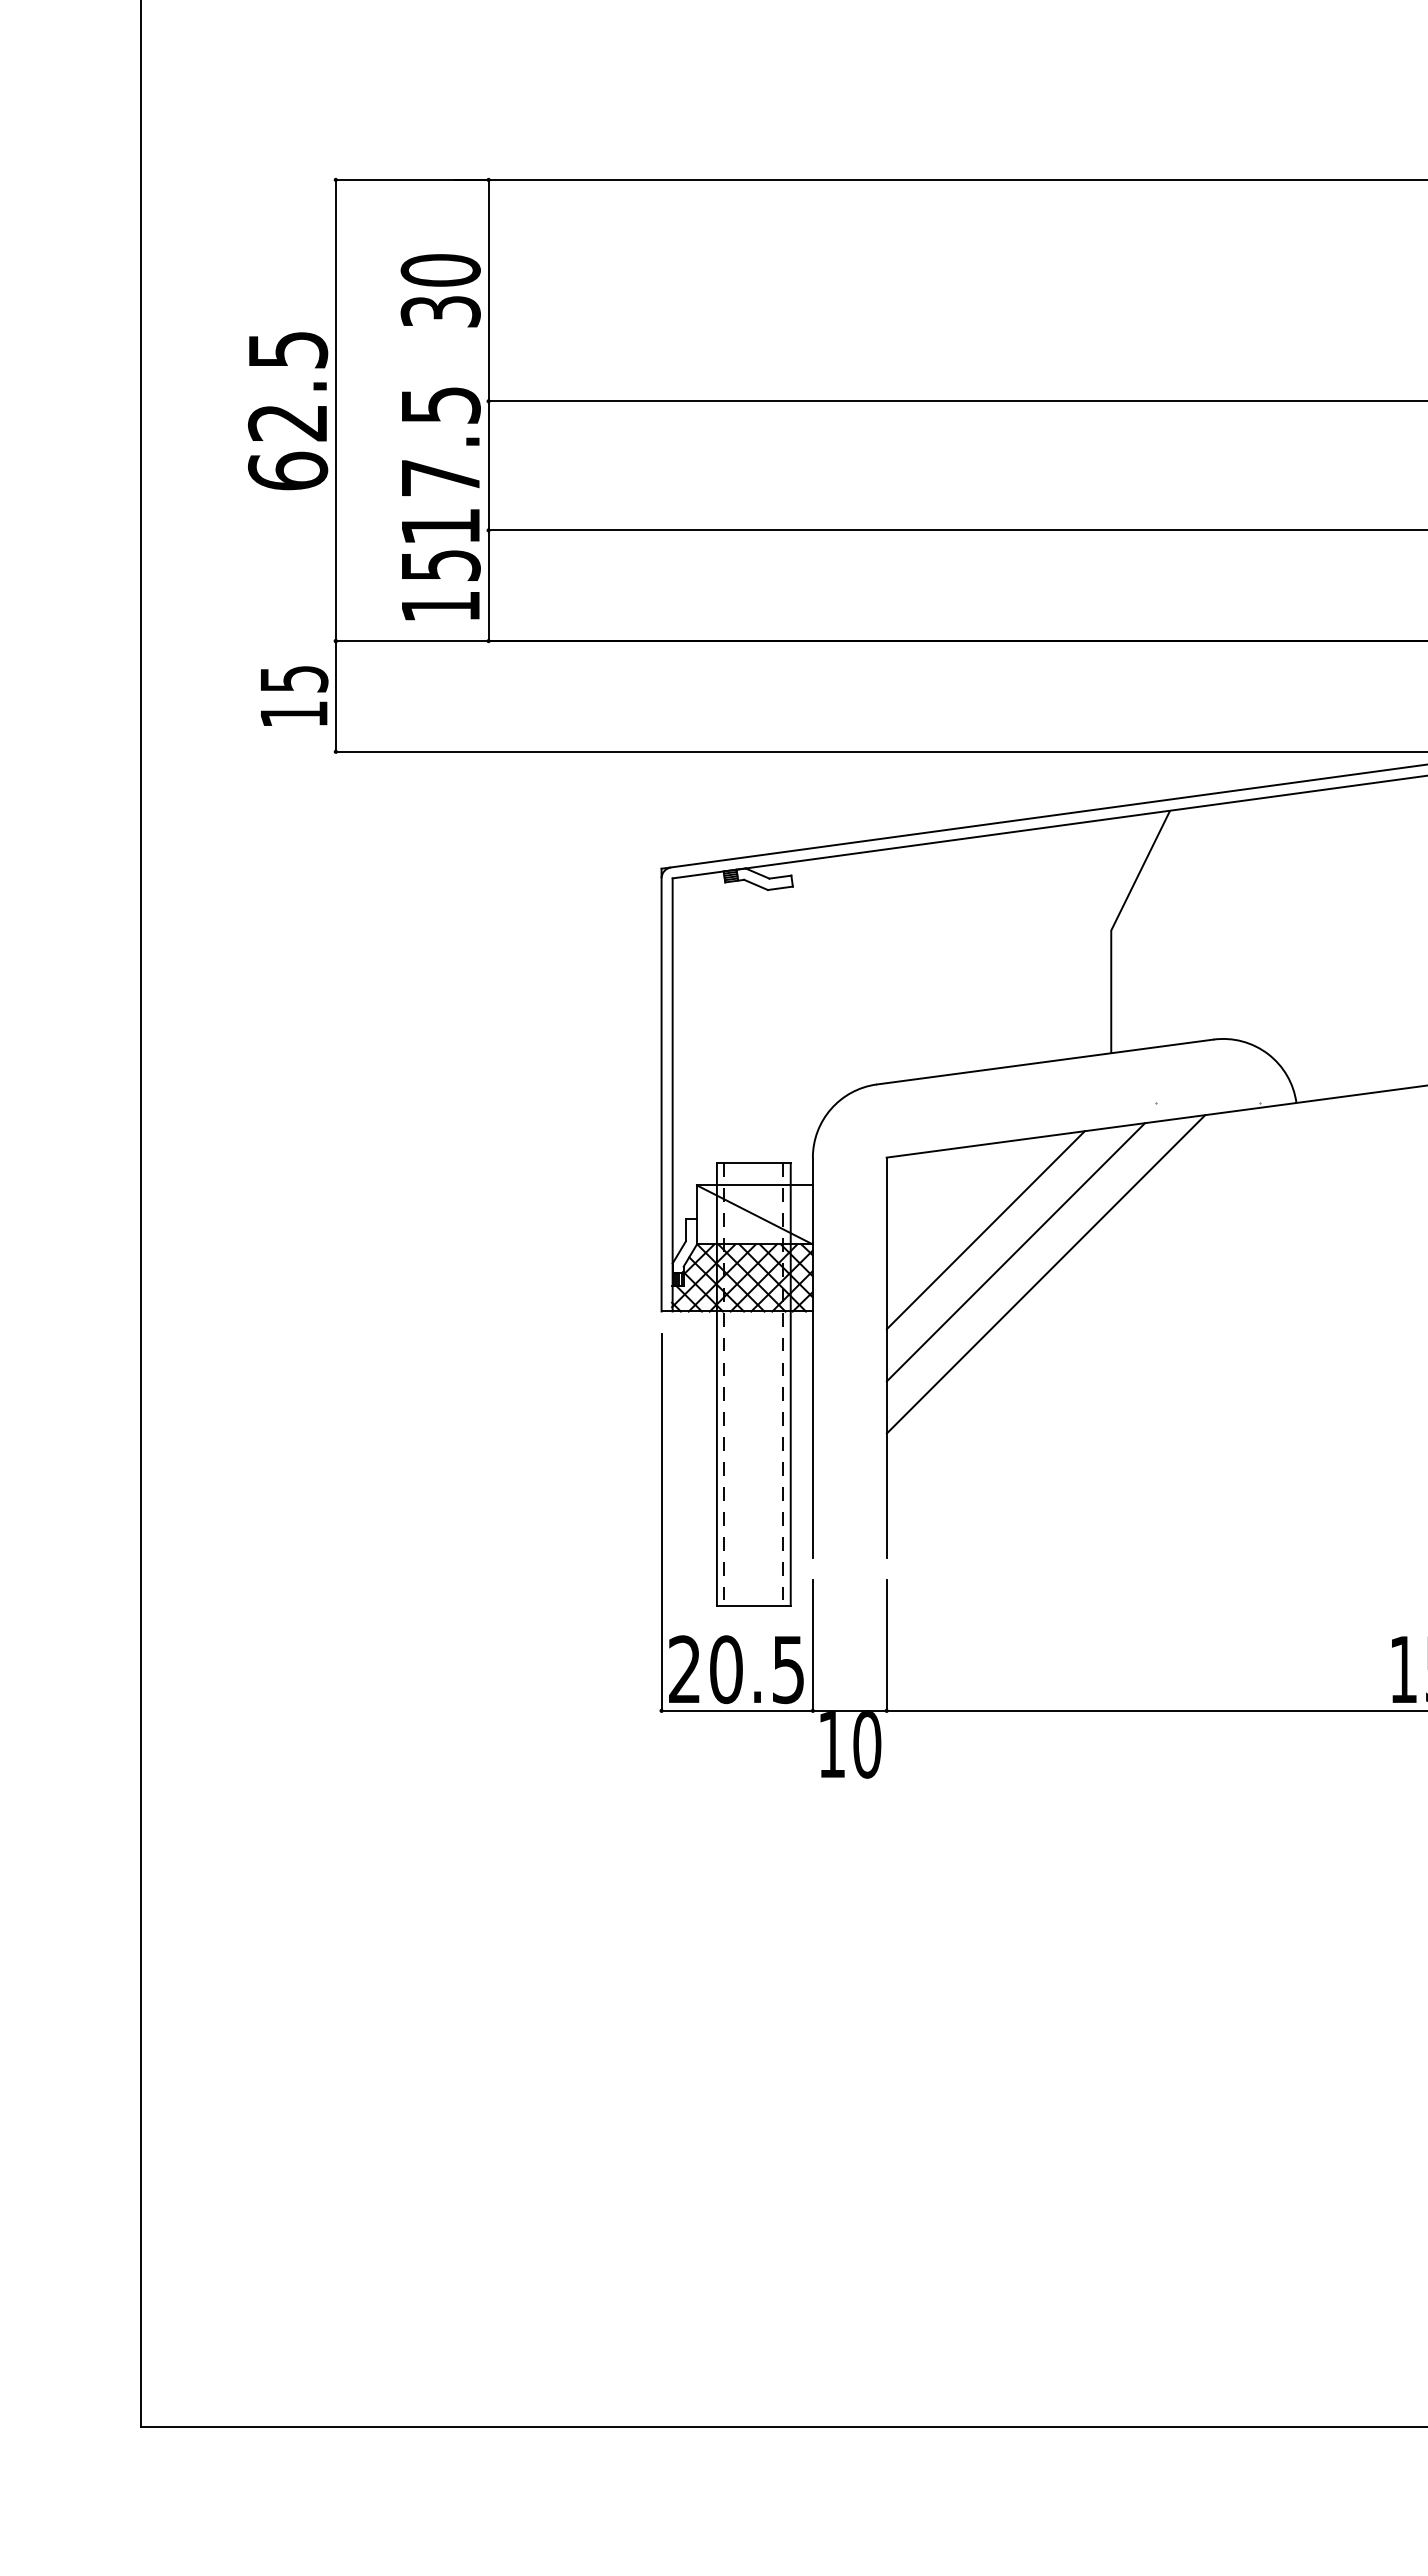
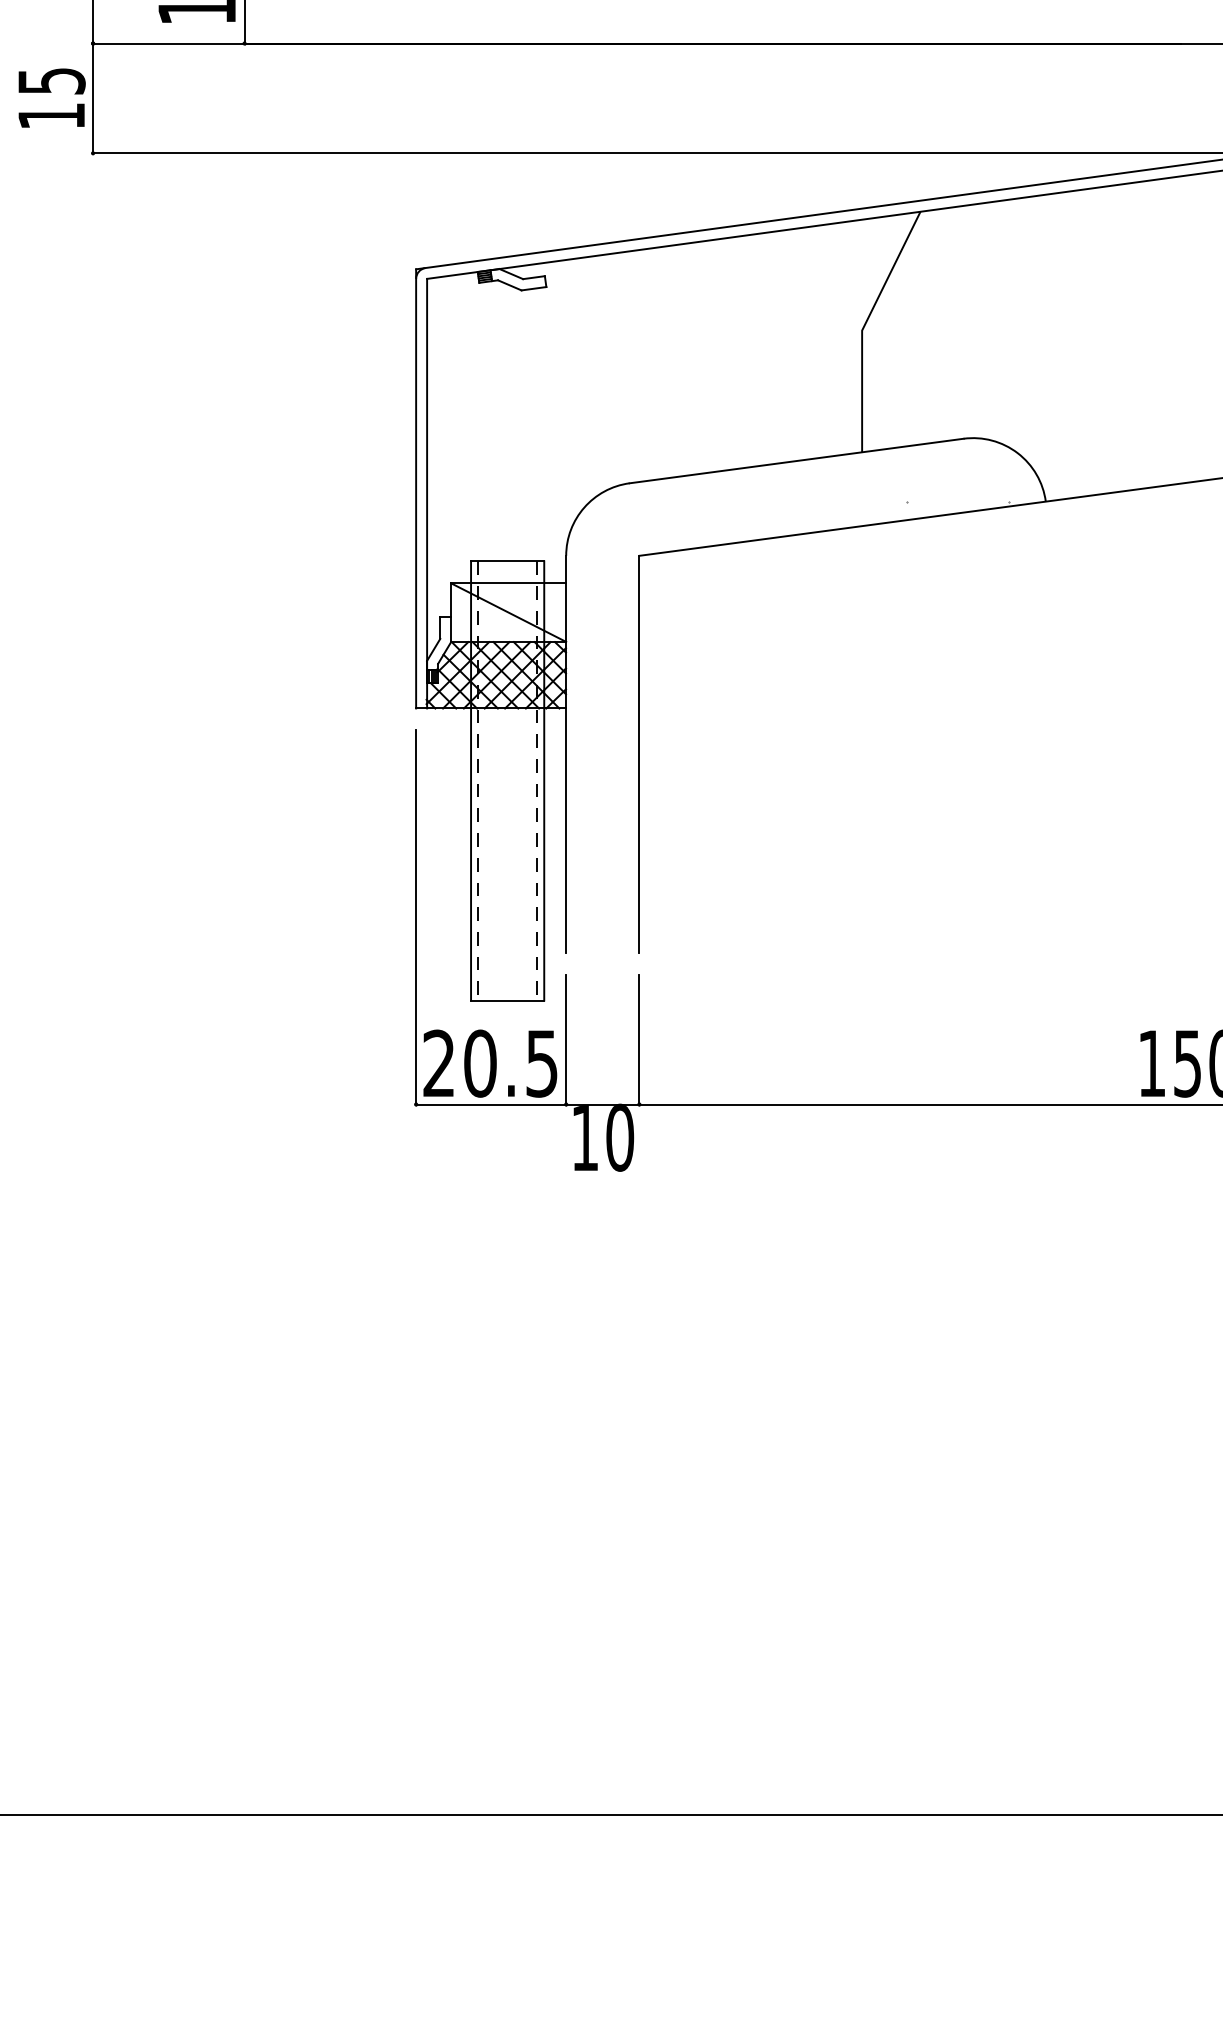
line: (985, 1230) -> (737, 628), removed
line: (1015, 1252) -> (767, 649), removed
line: (1045, 1274) -> (796, 671), removed

